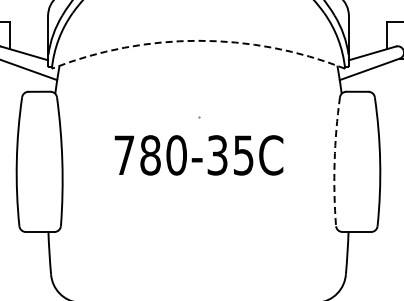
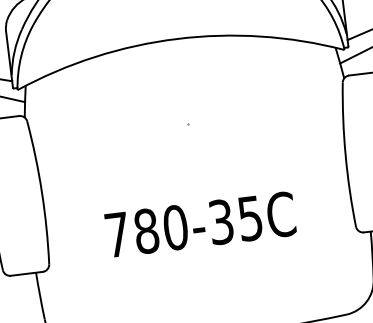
arc: (198, 40) -> (177, 38), dashed -> solid
text: (198, 155) -> (200, 224), moved
arc: (334, 161) -> (345, 154), dashed -> solid

